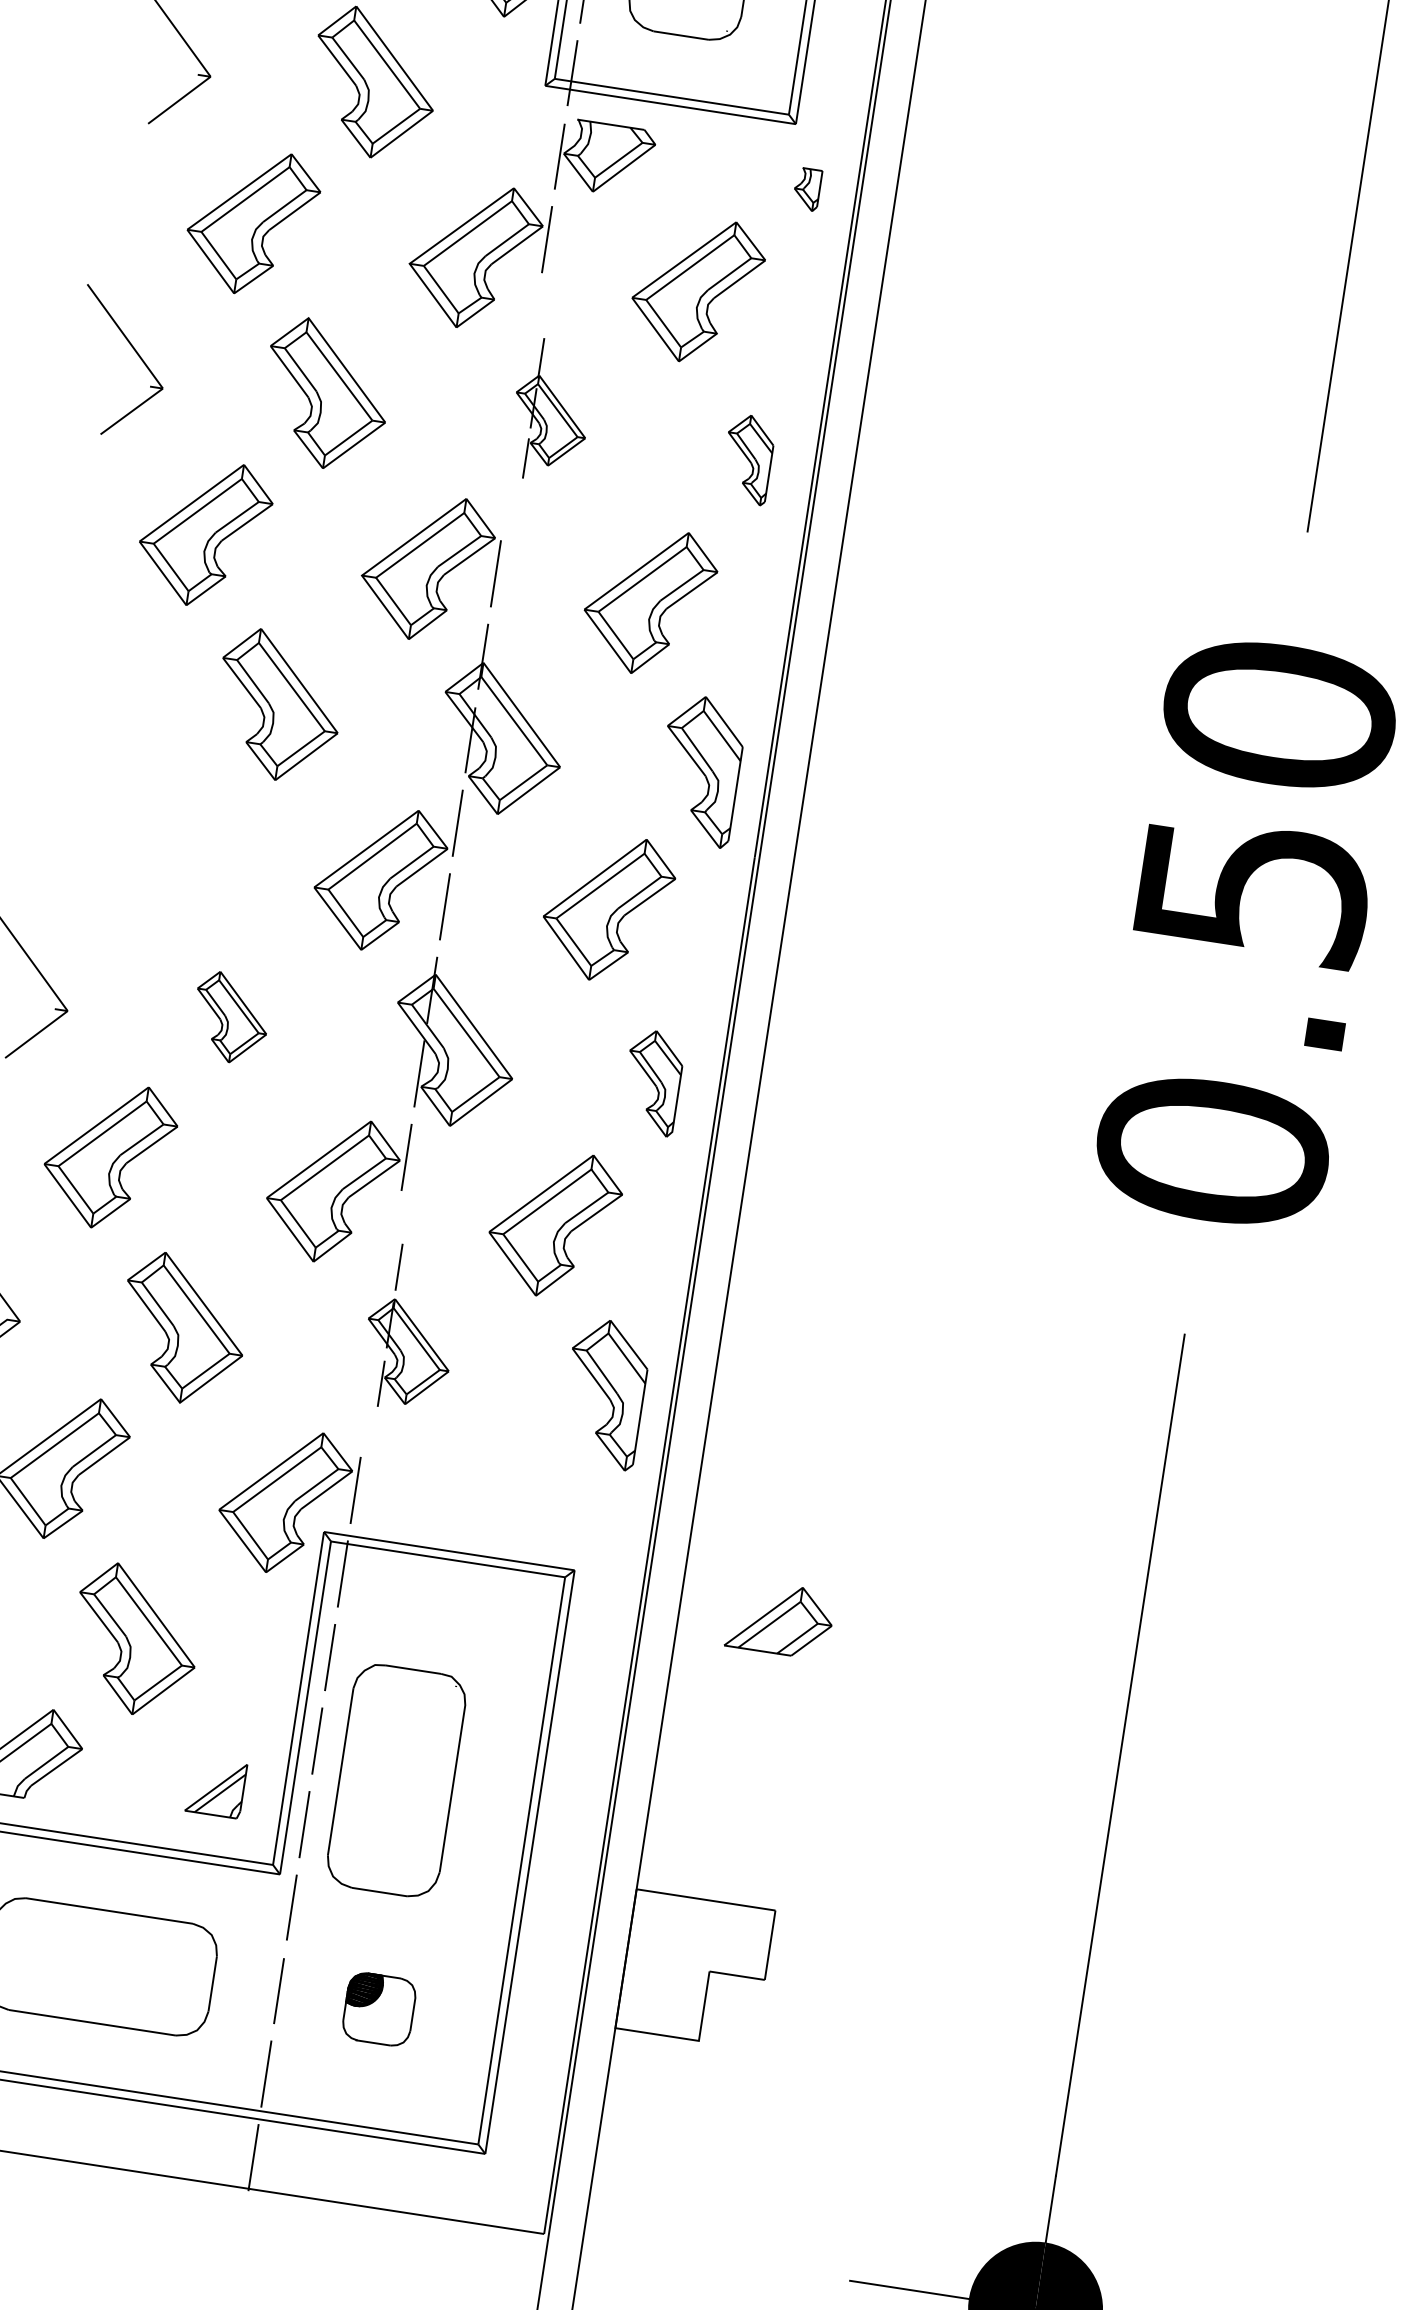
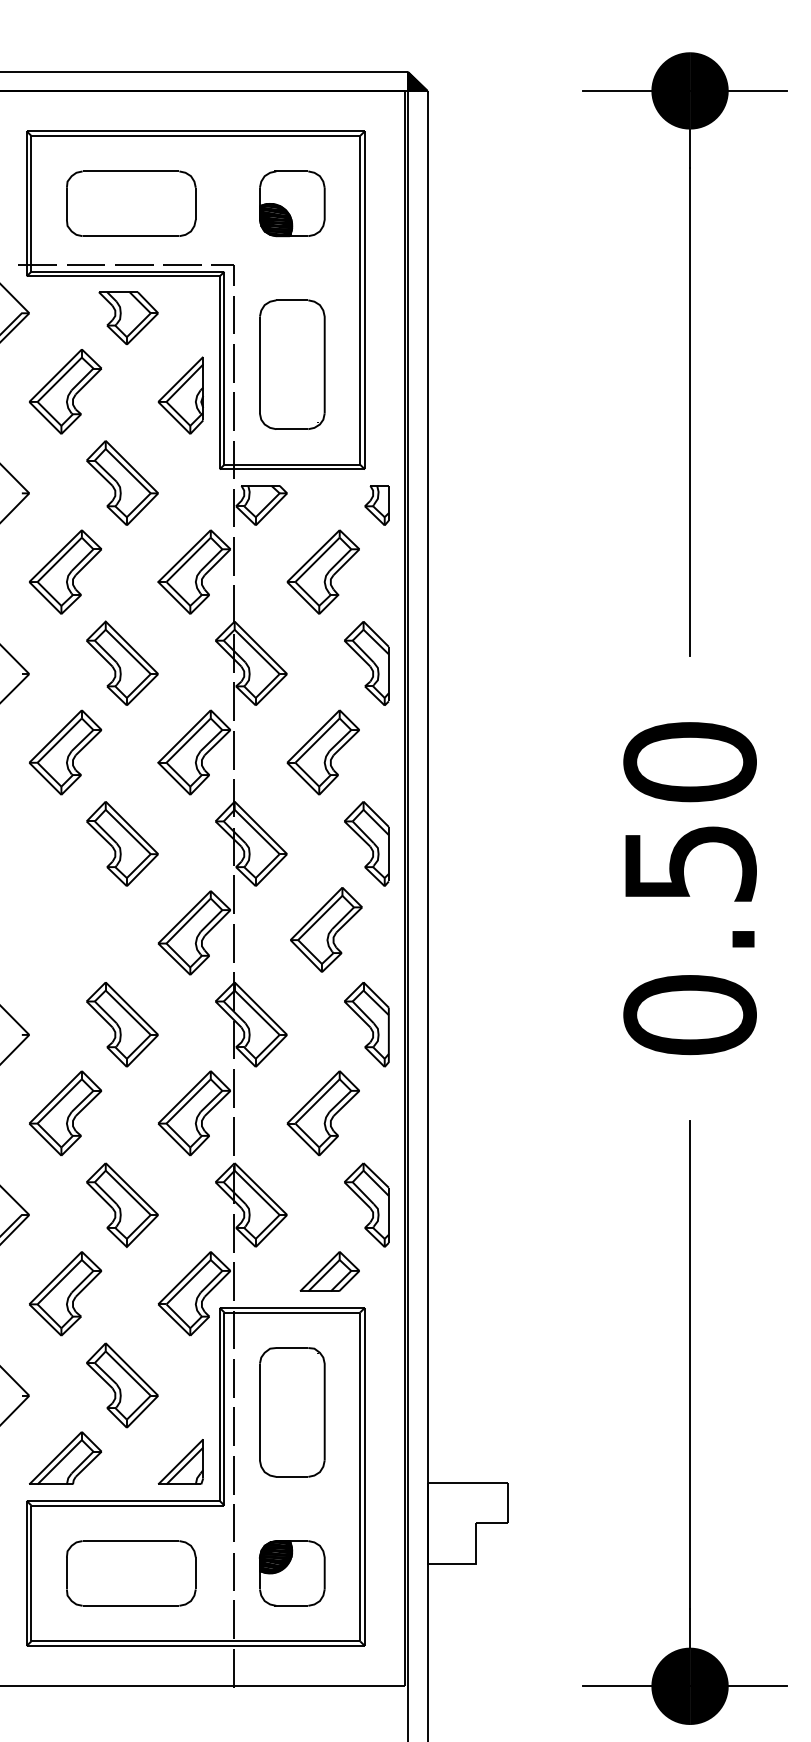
part: (806, 189) -> (376, 505), size x1.67
part: (551, 409) -> (251, 652), size x1.67
part: (747, 459) -> (366, 663), size x1.67
part: (231, 1017) -> (122, 1024), size x1.67
part: (652, 1082) -> (366, 1024), size x1.43
part: (411, 1327) -> (251, 1184), size x1.43
part: (780, 1618) -> (329, 1271), moved
part: (396, 1780) -> (292, 1412), moved
part: (215, 1786) -> (180, 1461), size x1.43
part: (379, 2009) -> (292, 1573), size x1.67

